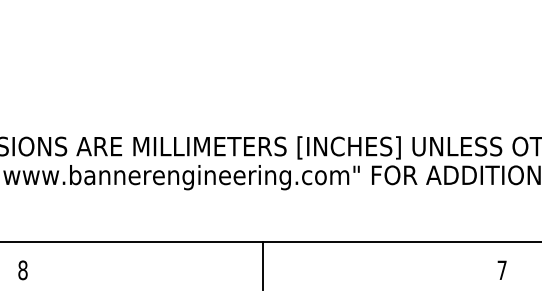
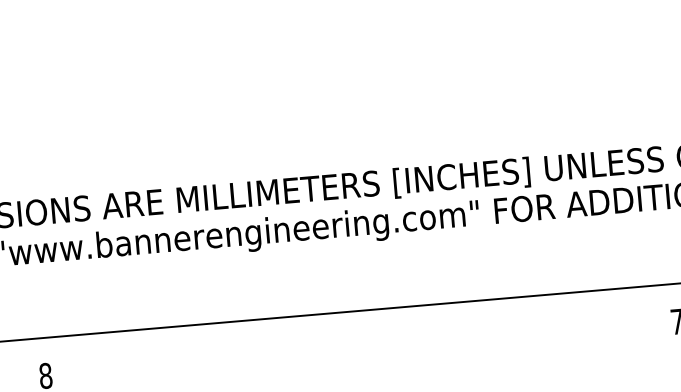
line: (262, 265) -> (360, 342), removed

